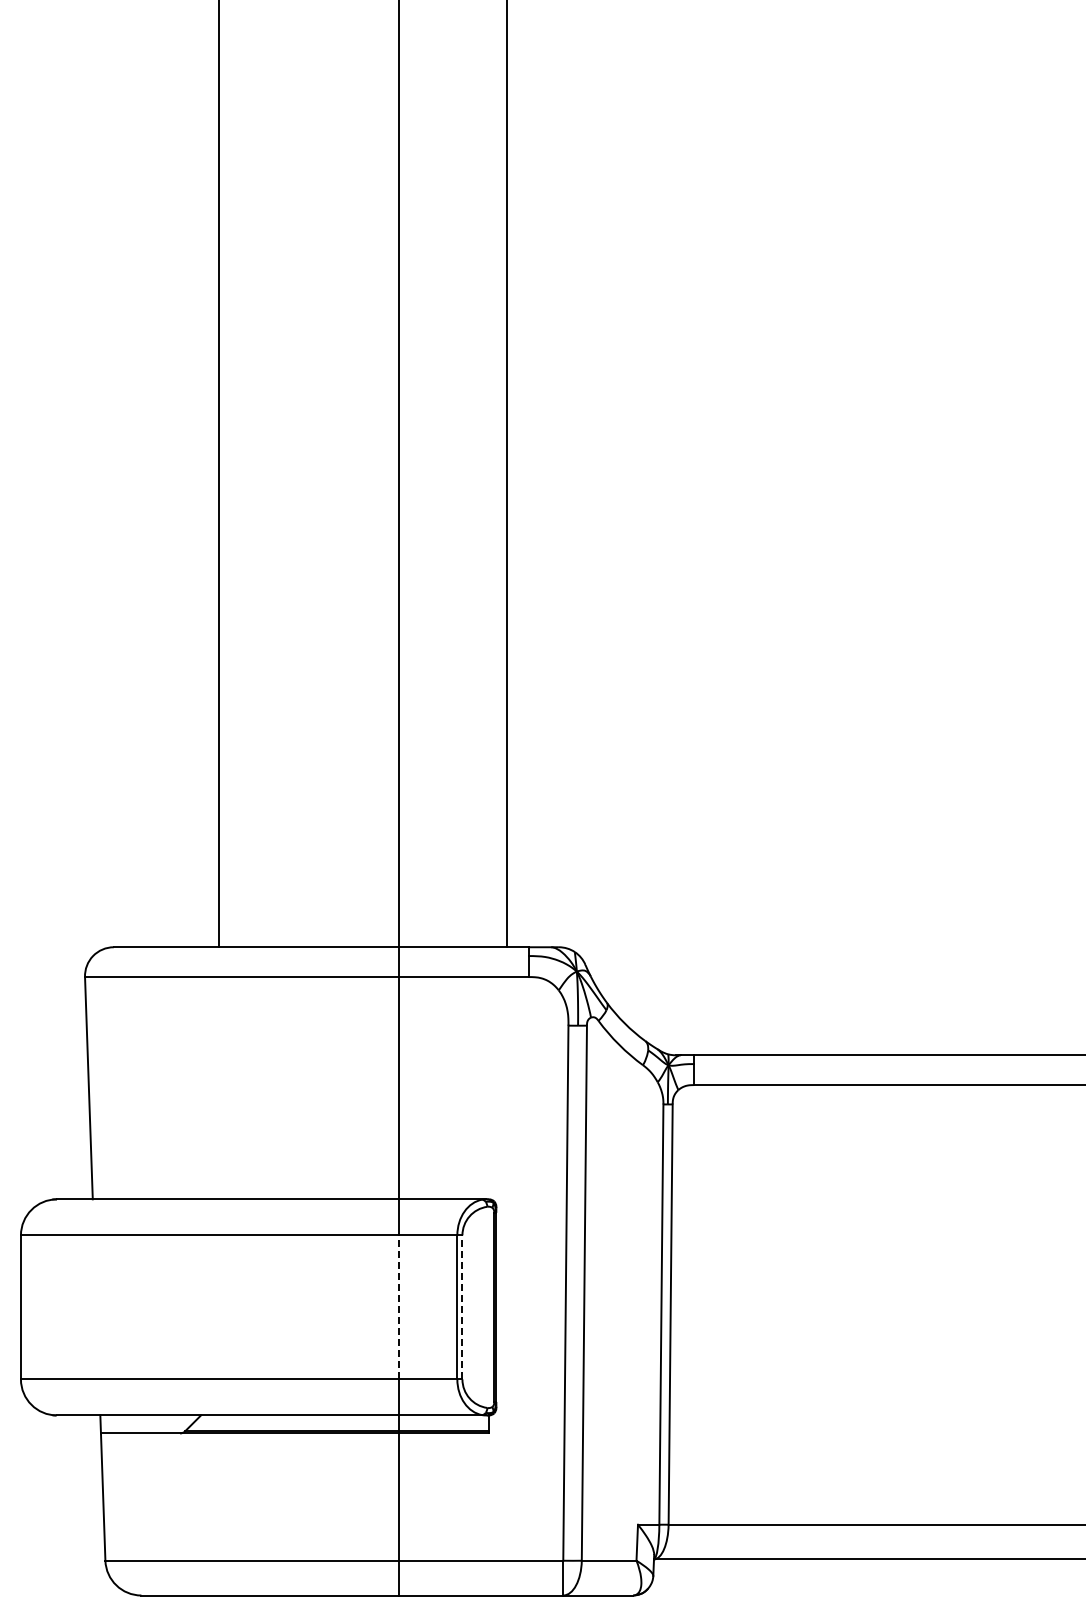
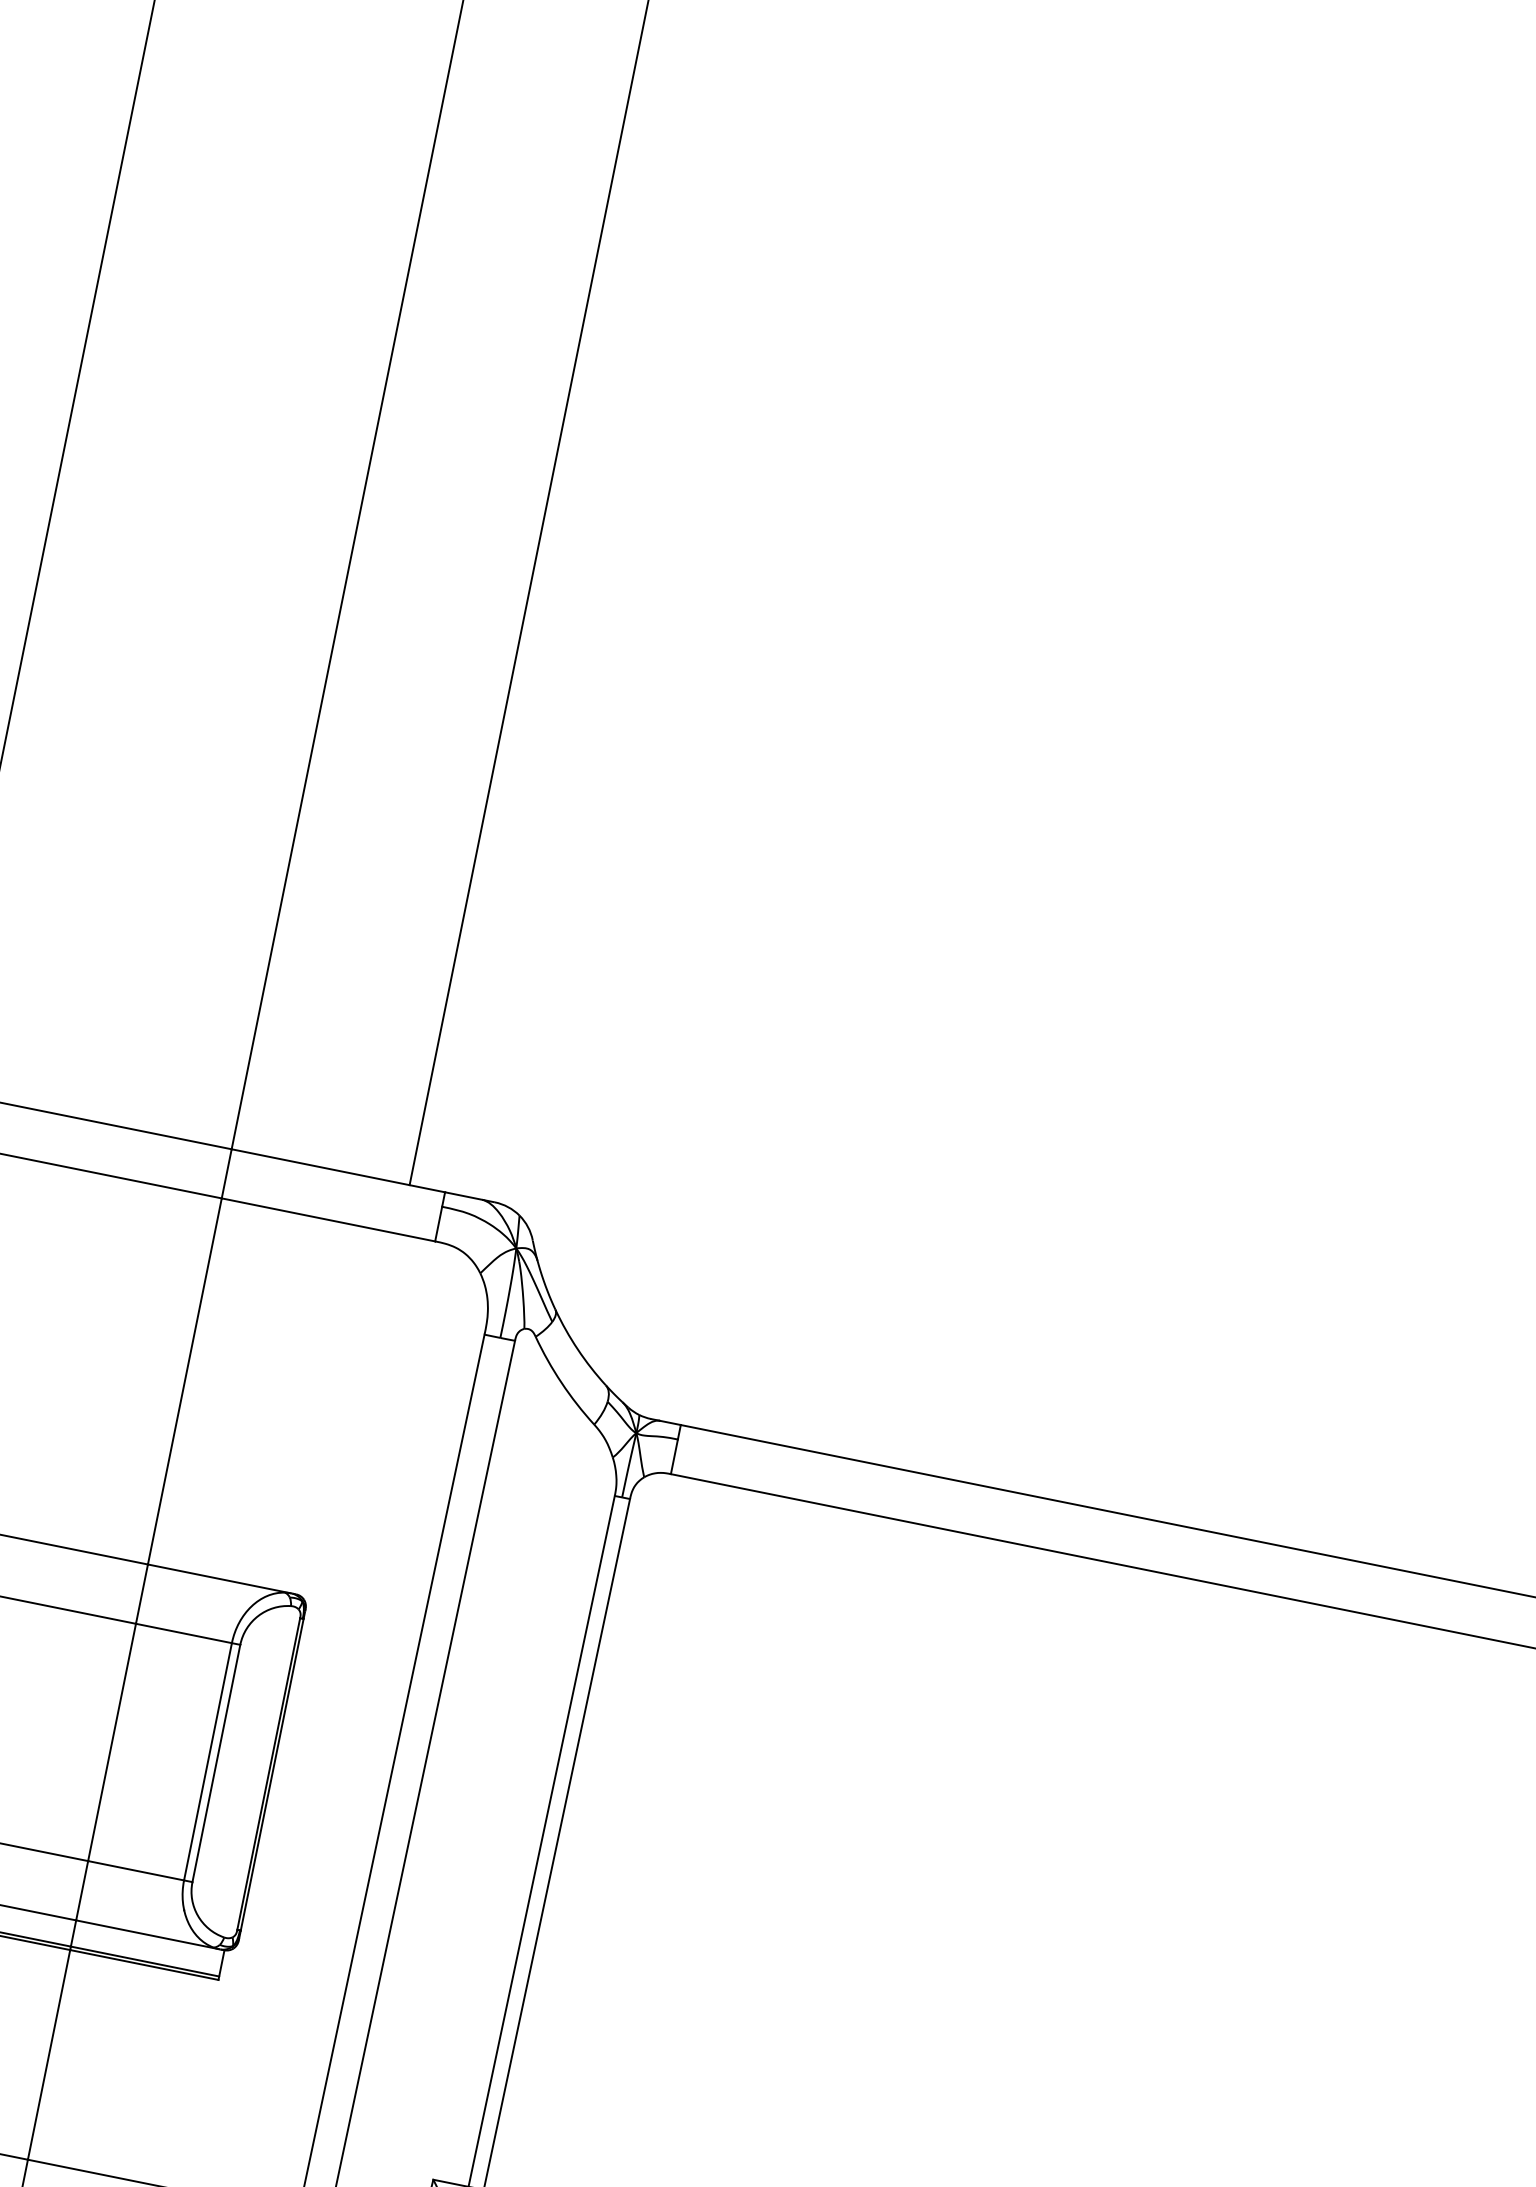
line: (399, 1306) -> (113, 1741), dashed -> solid
line: (462, 1306) -> (216, 1762), dashed -> solid

